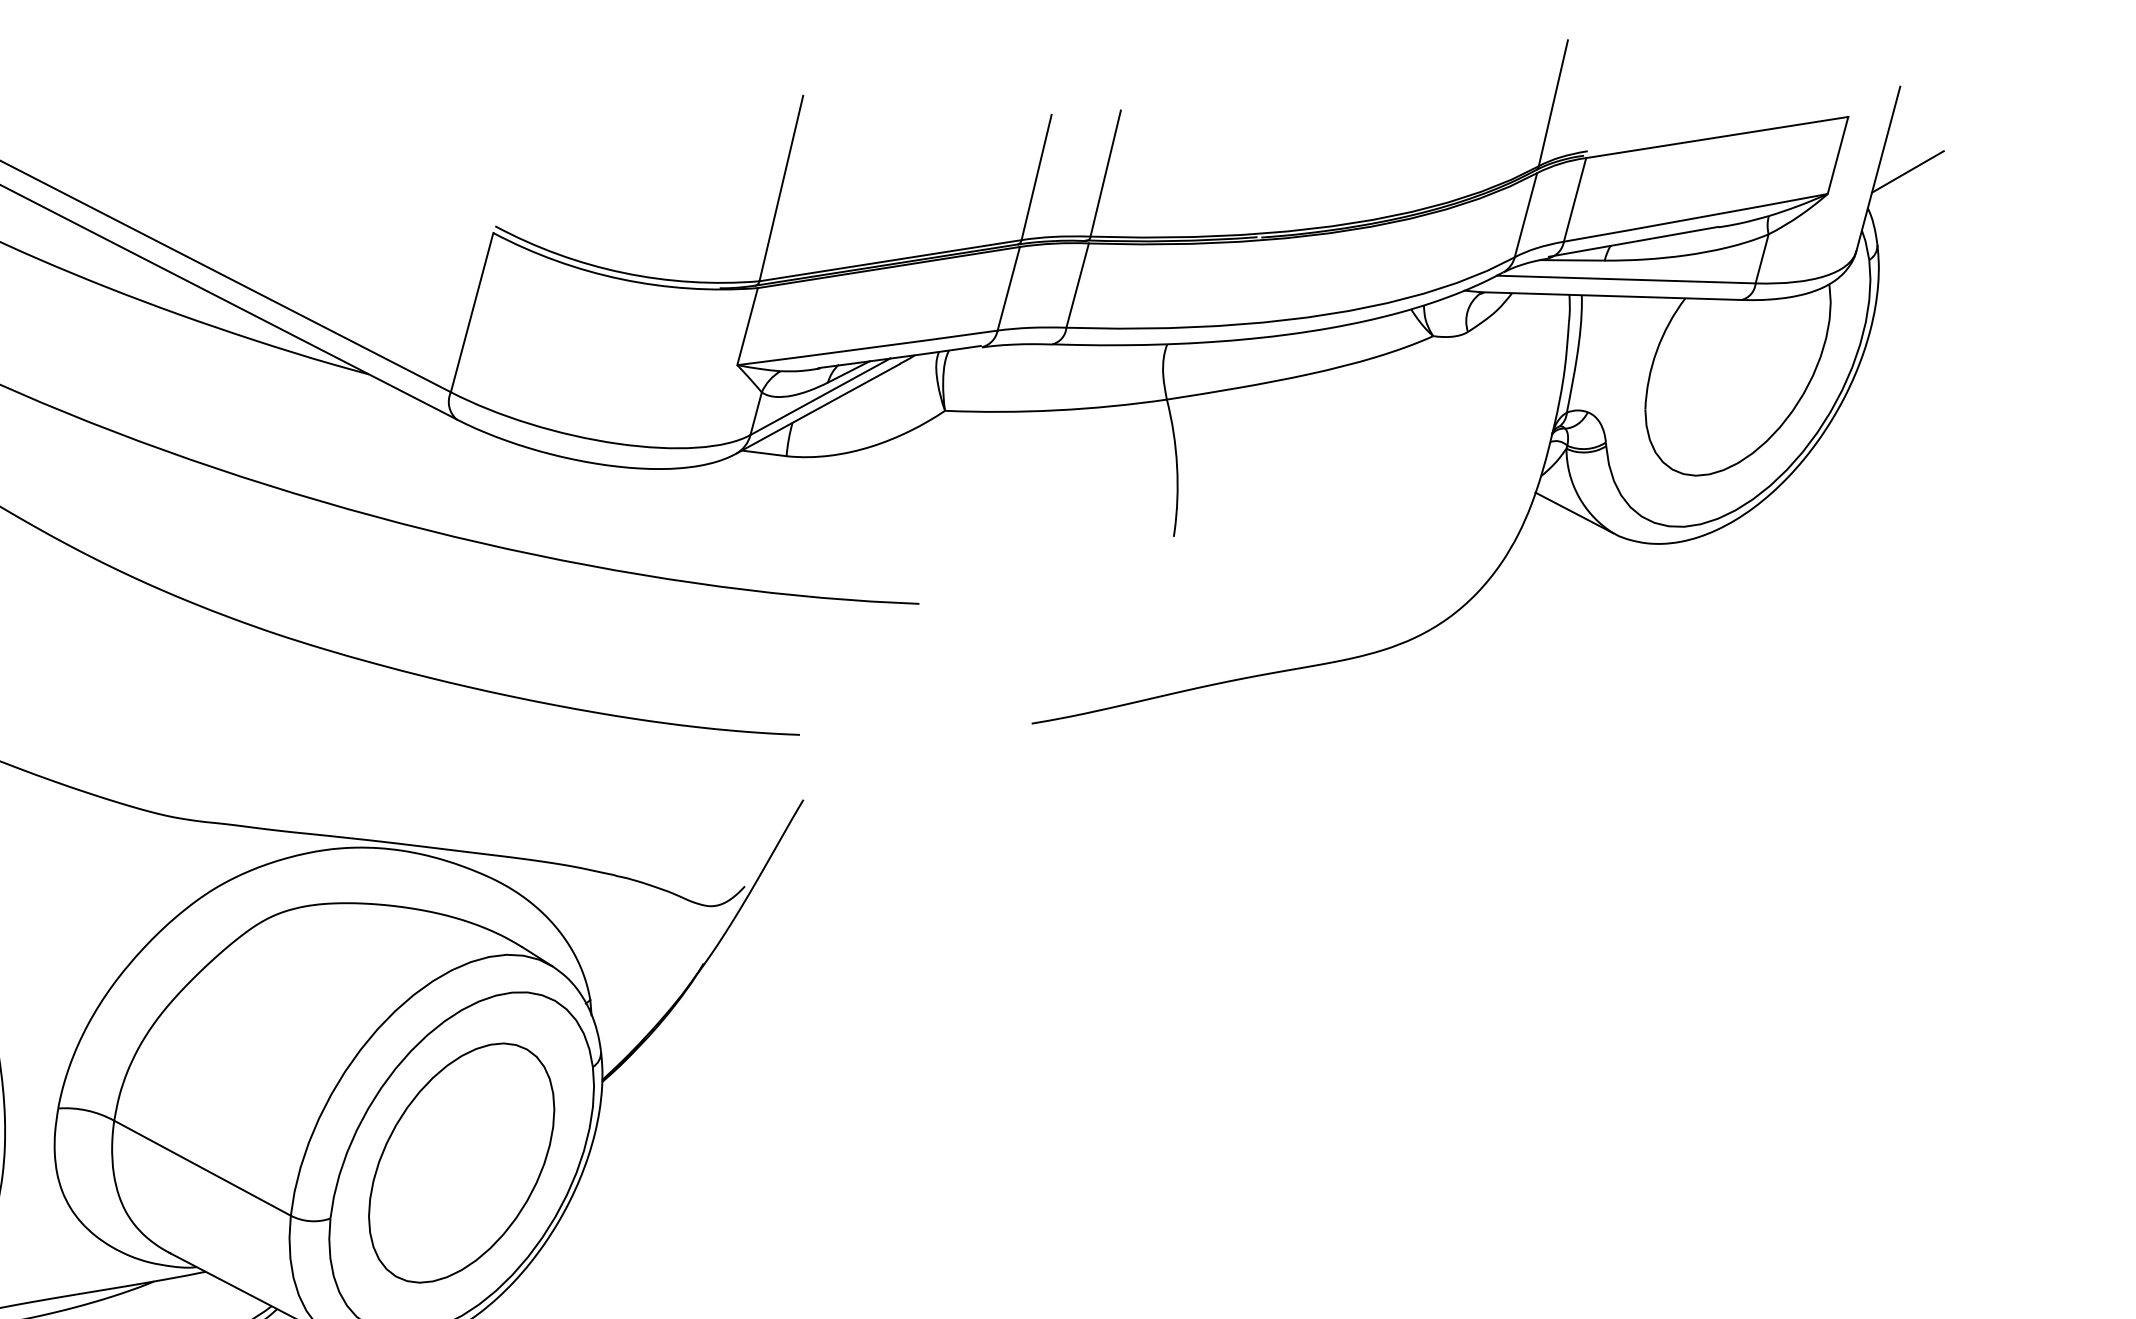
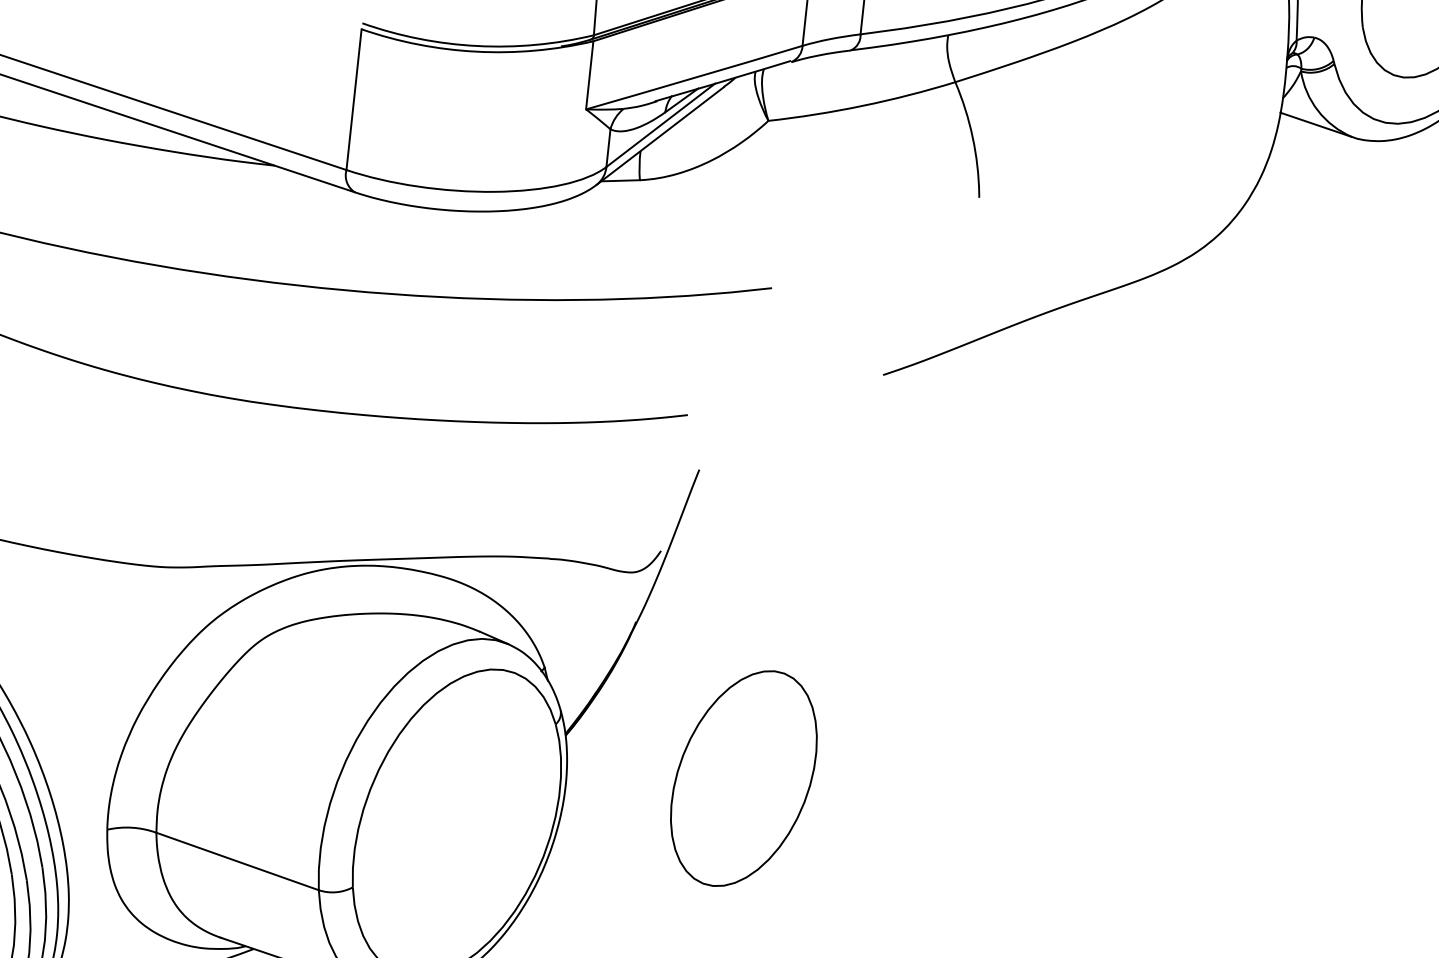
part: (461, 1162) -> (743, 778), moved

